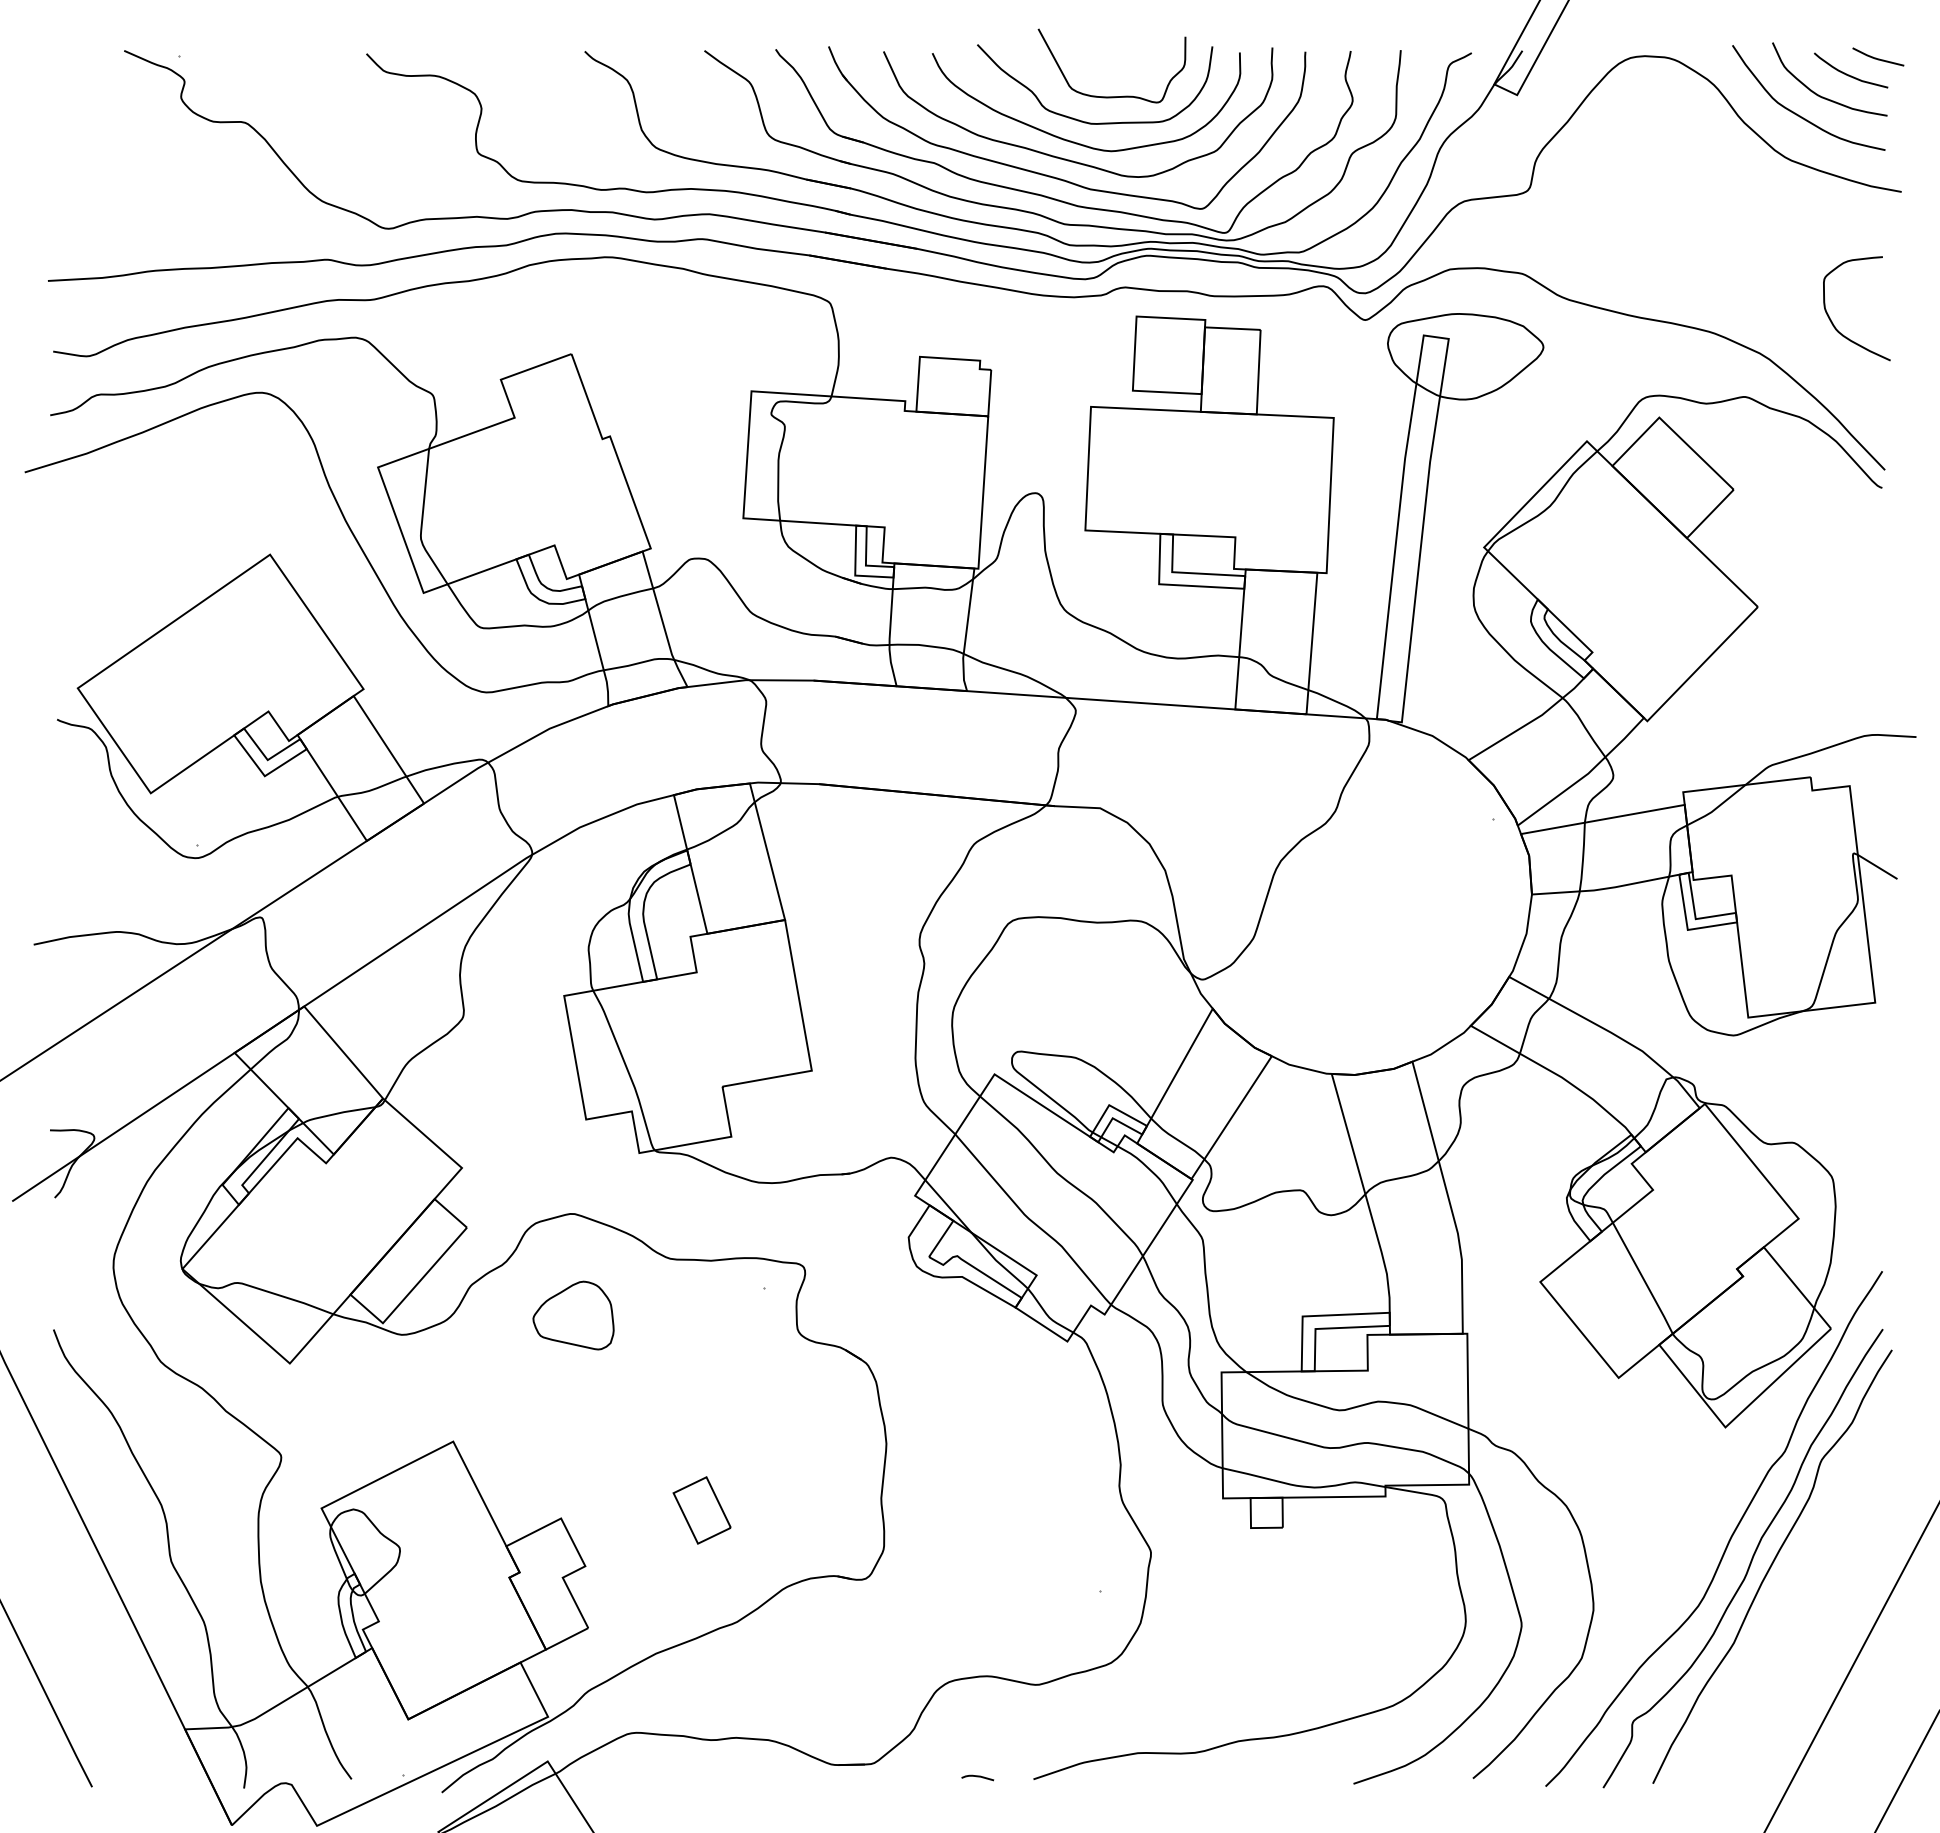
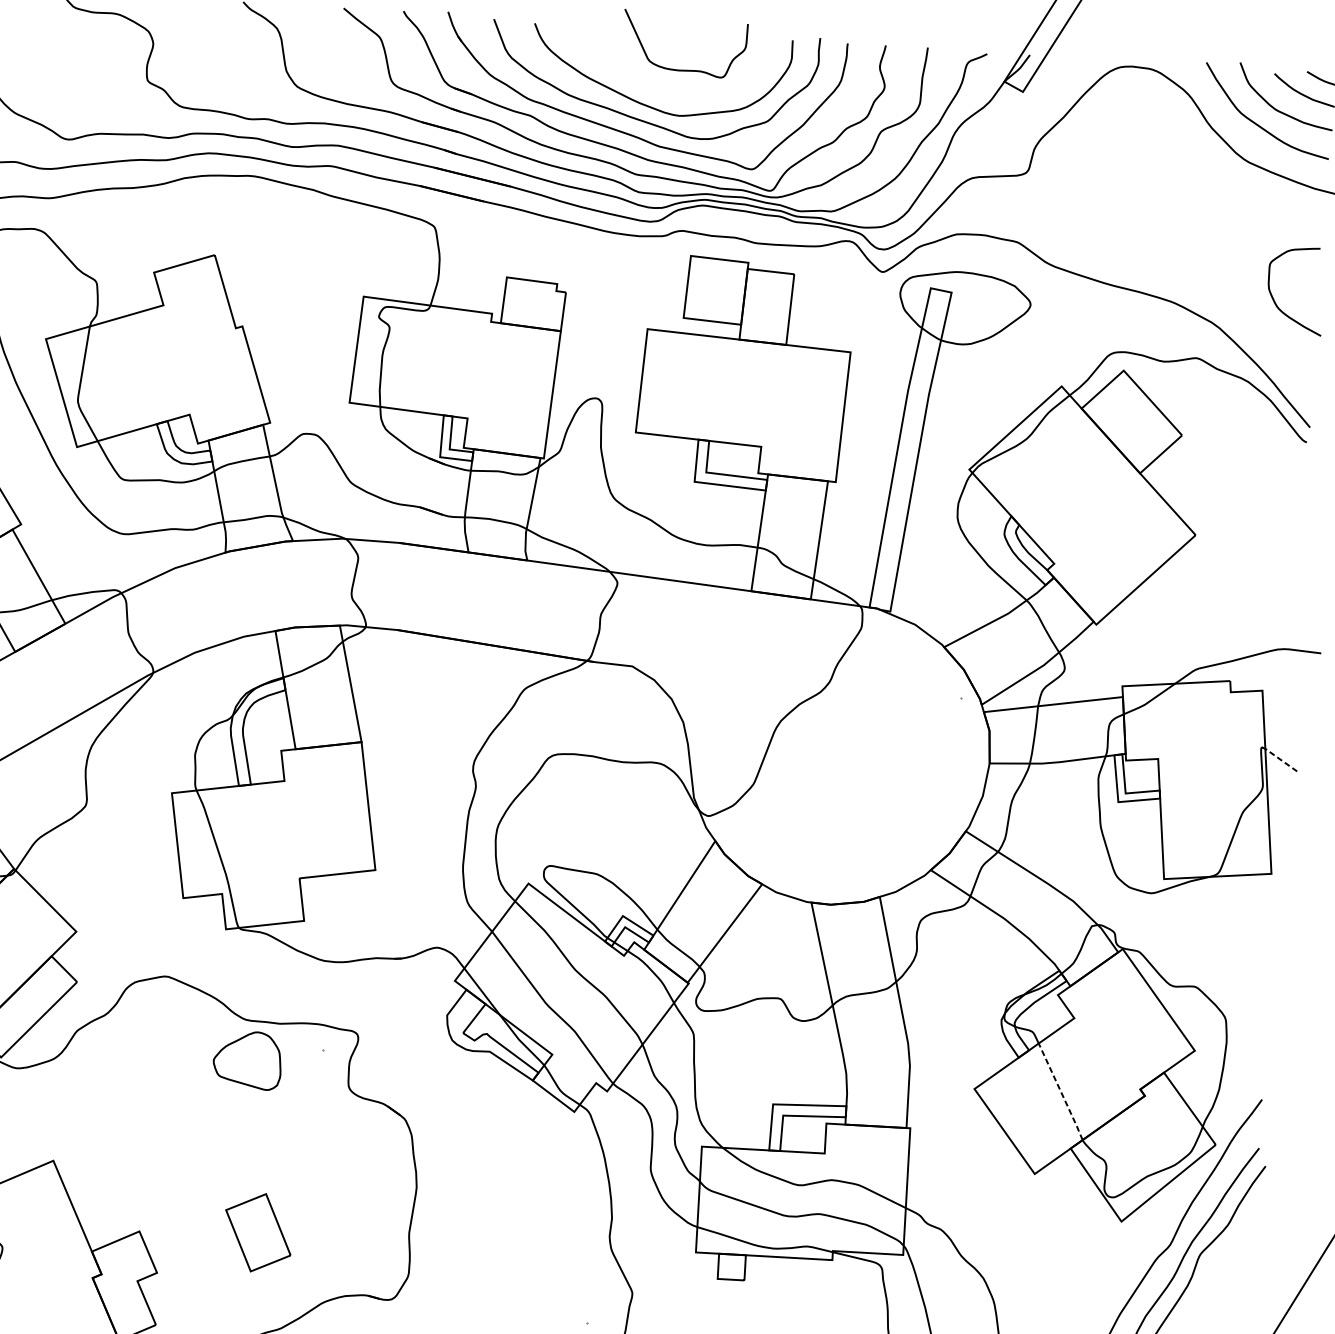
curve: (1086, 121) -> (660, 89), removed
line: (1877, 866) -> (1281, 759), solid -> dashed
line: (1643, 1278) -> (1061, 1091), solid -> dashed
part: (573, 1315) -> (247, 1060), moved
part: (701, 1510) -> (257, 1232), size x1.4

